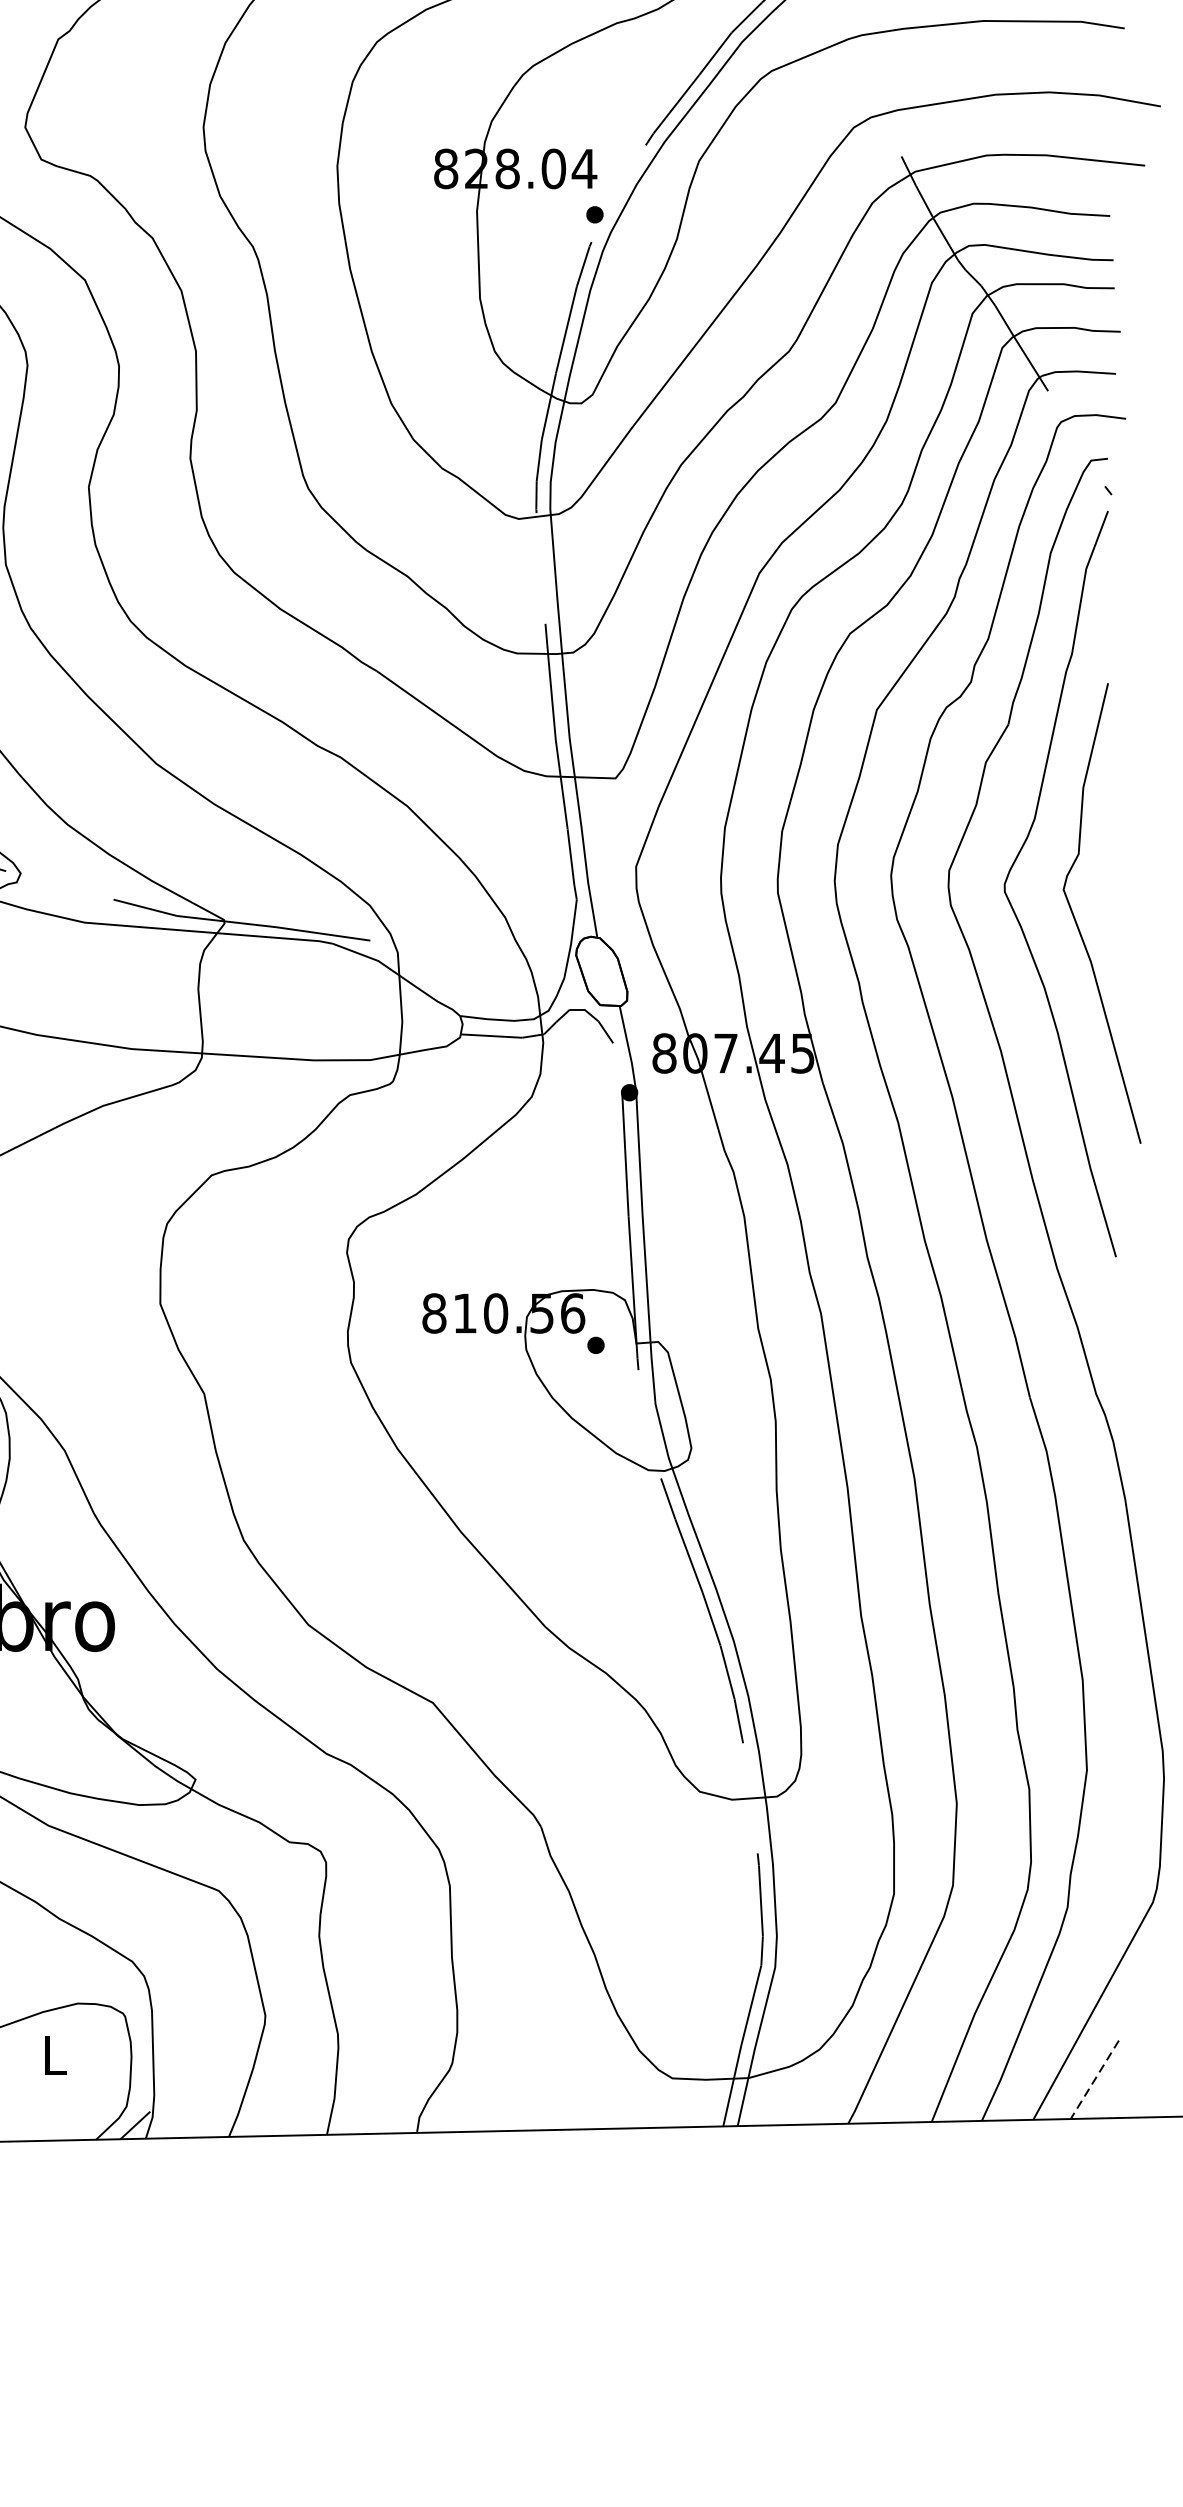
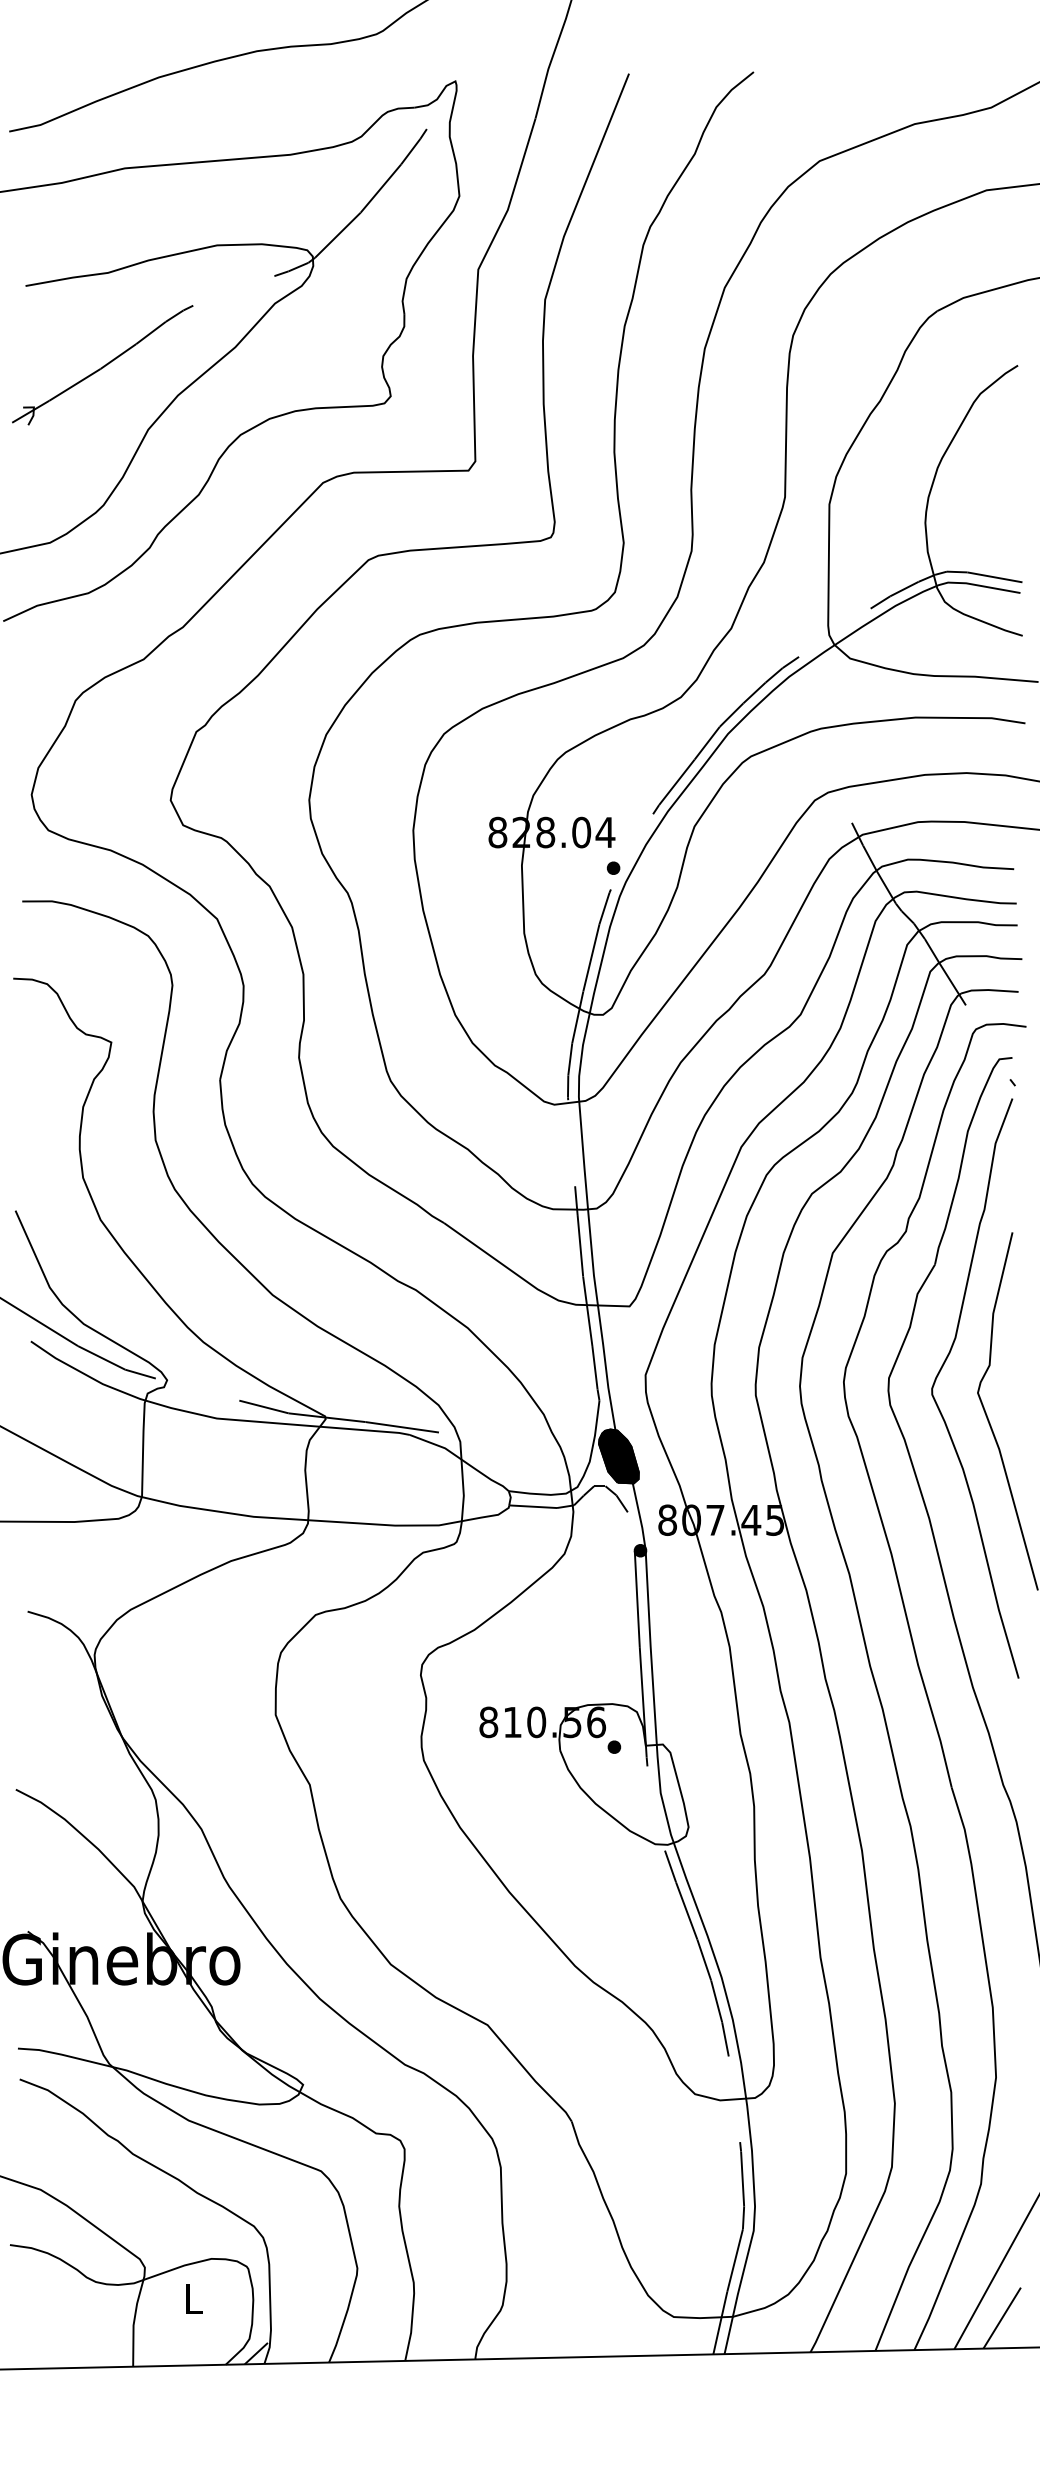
fill: (601, 971) -> (618, 1456), added
line: (1095, 2080) -> (1002, 2318), dashed -> solid

